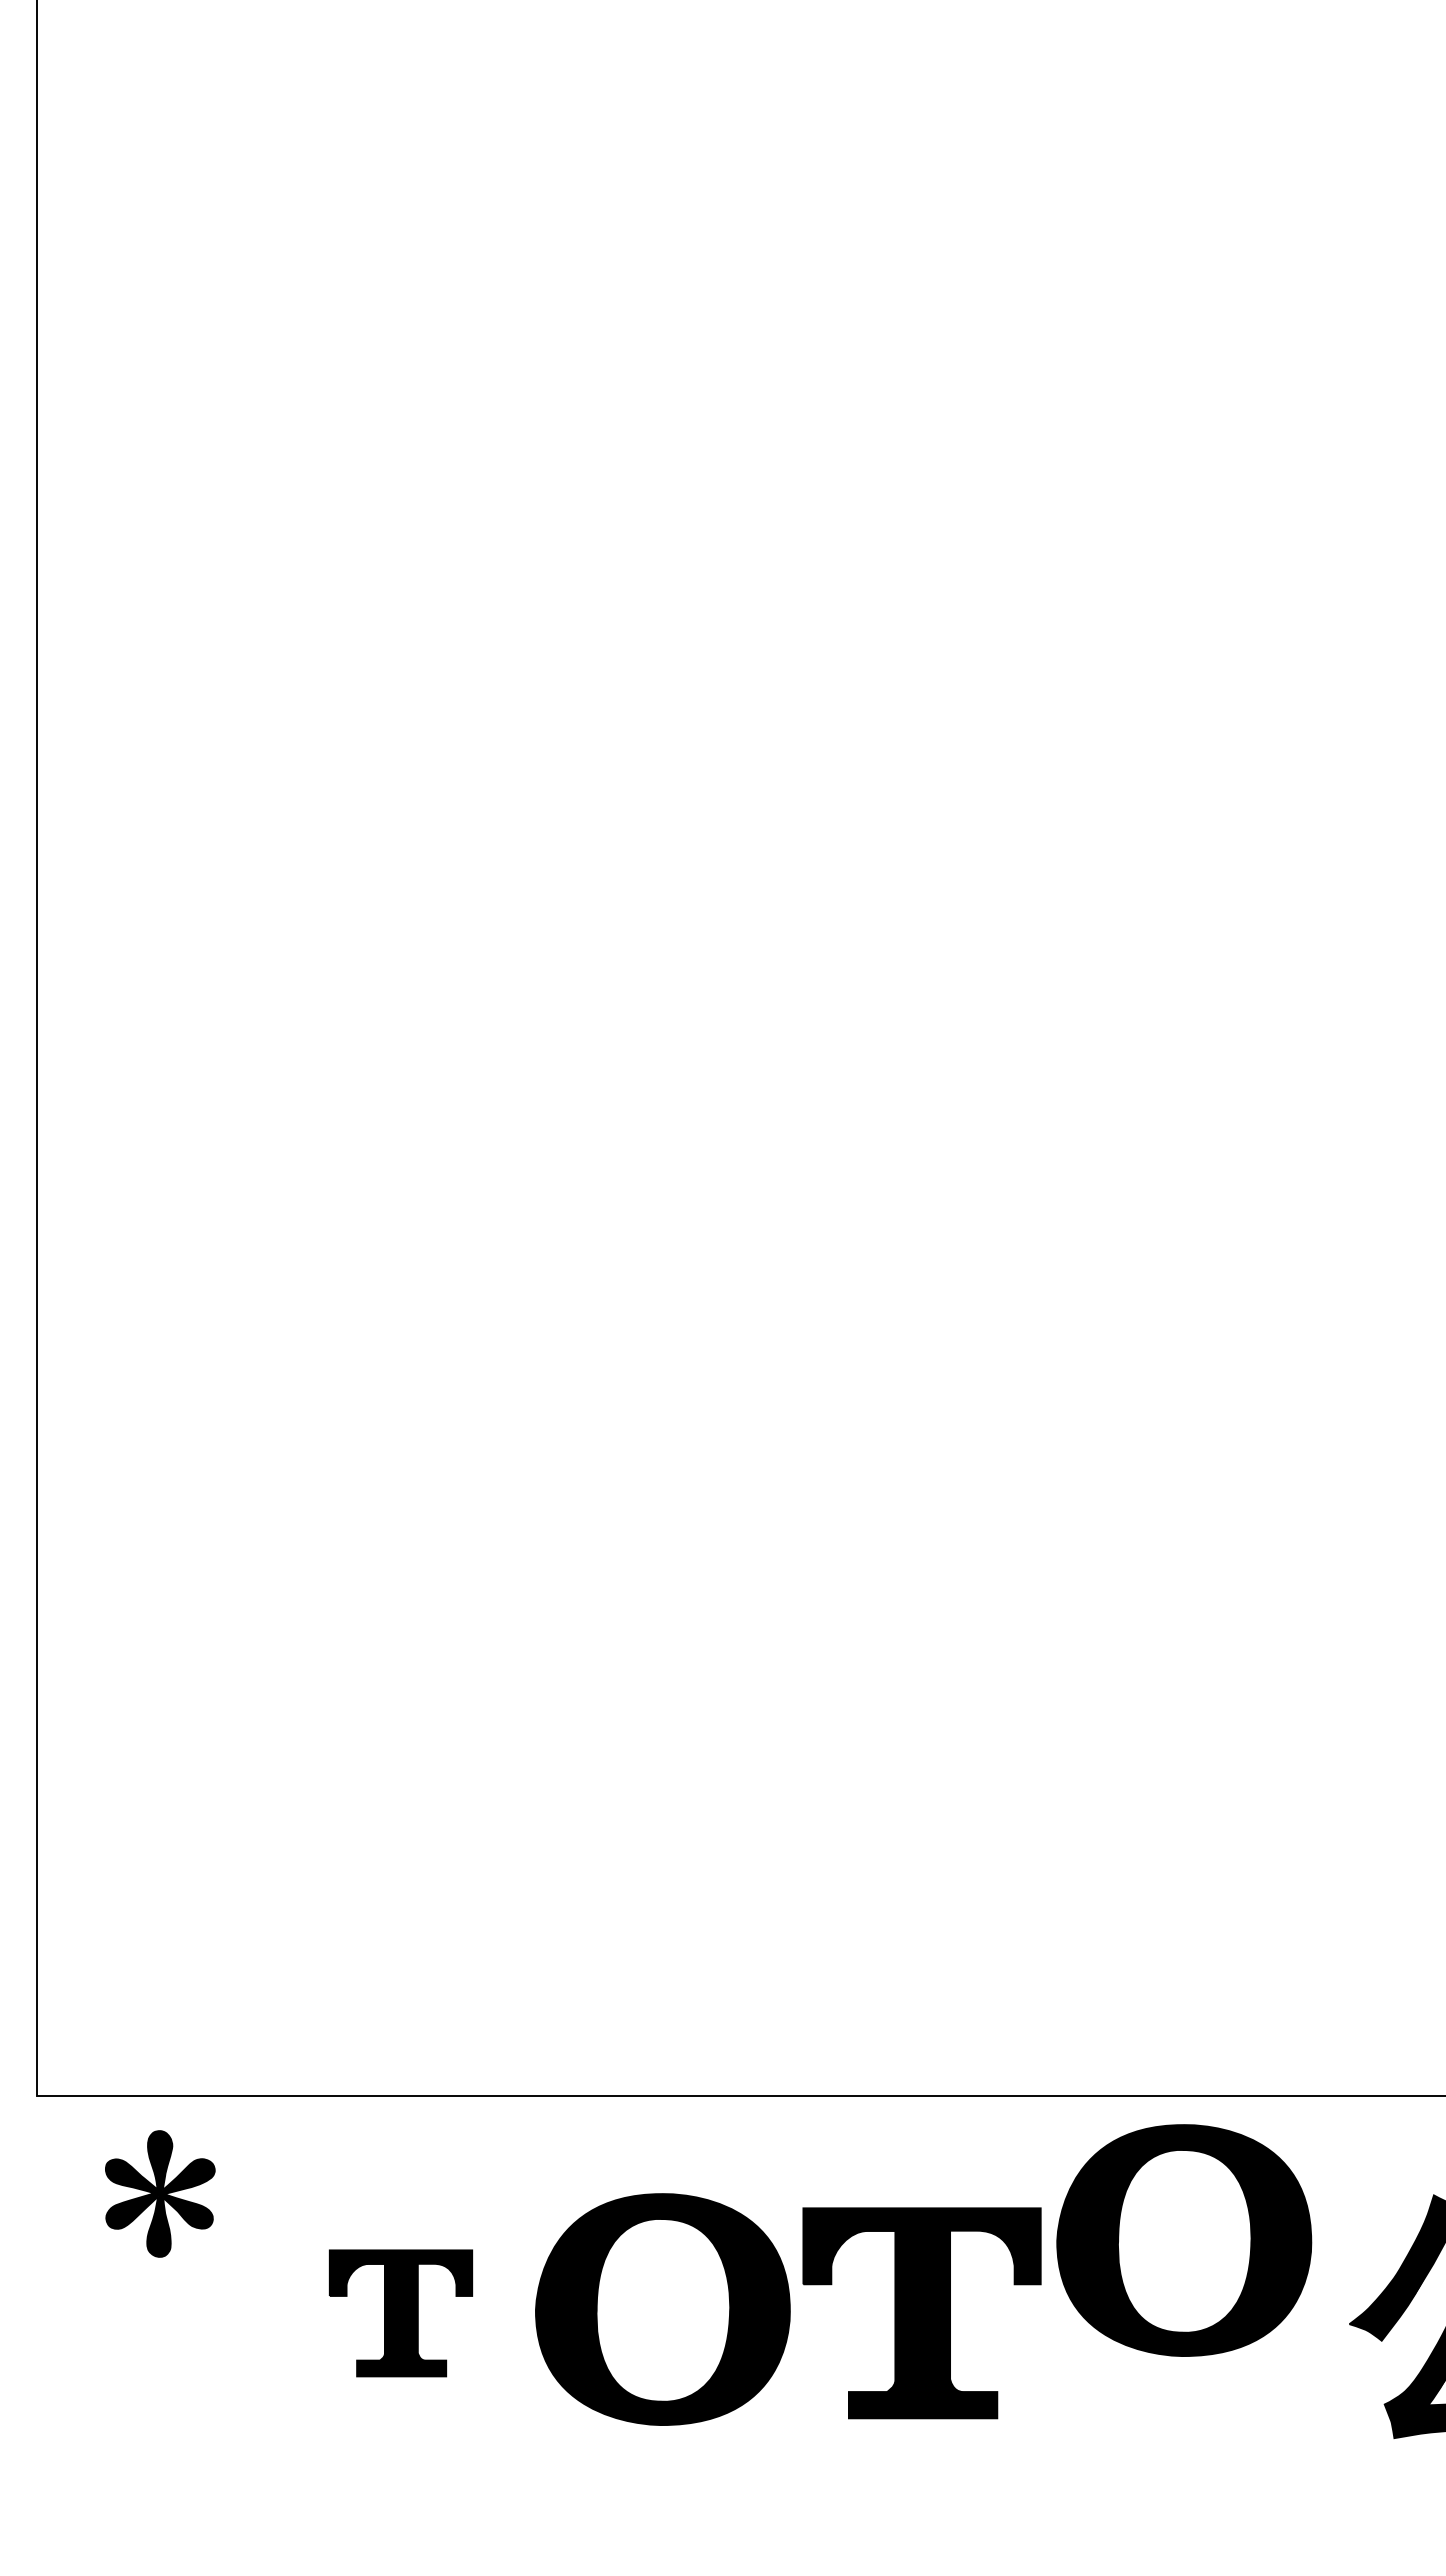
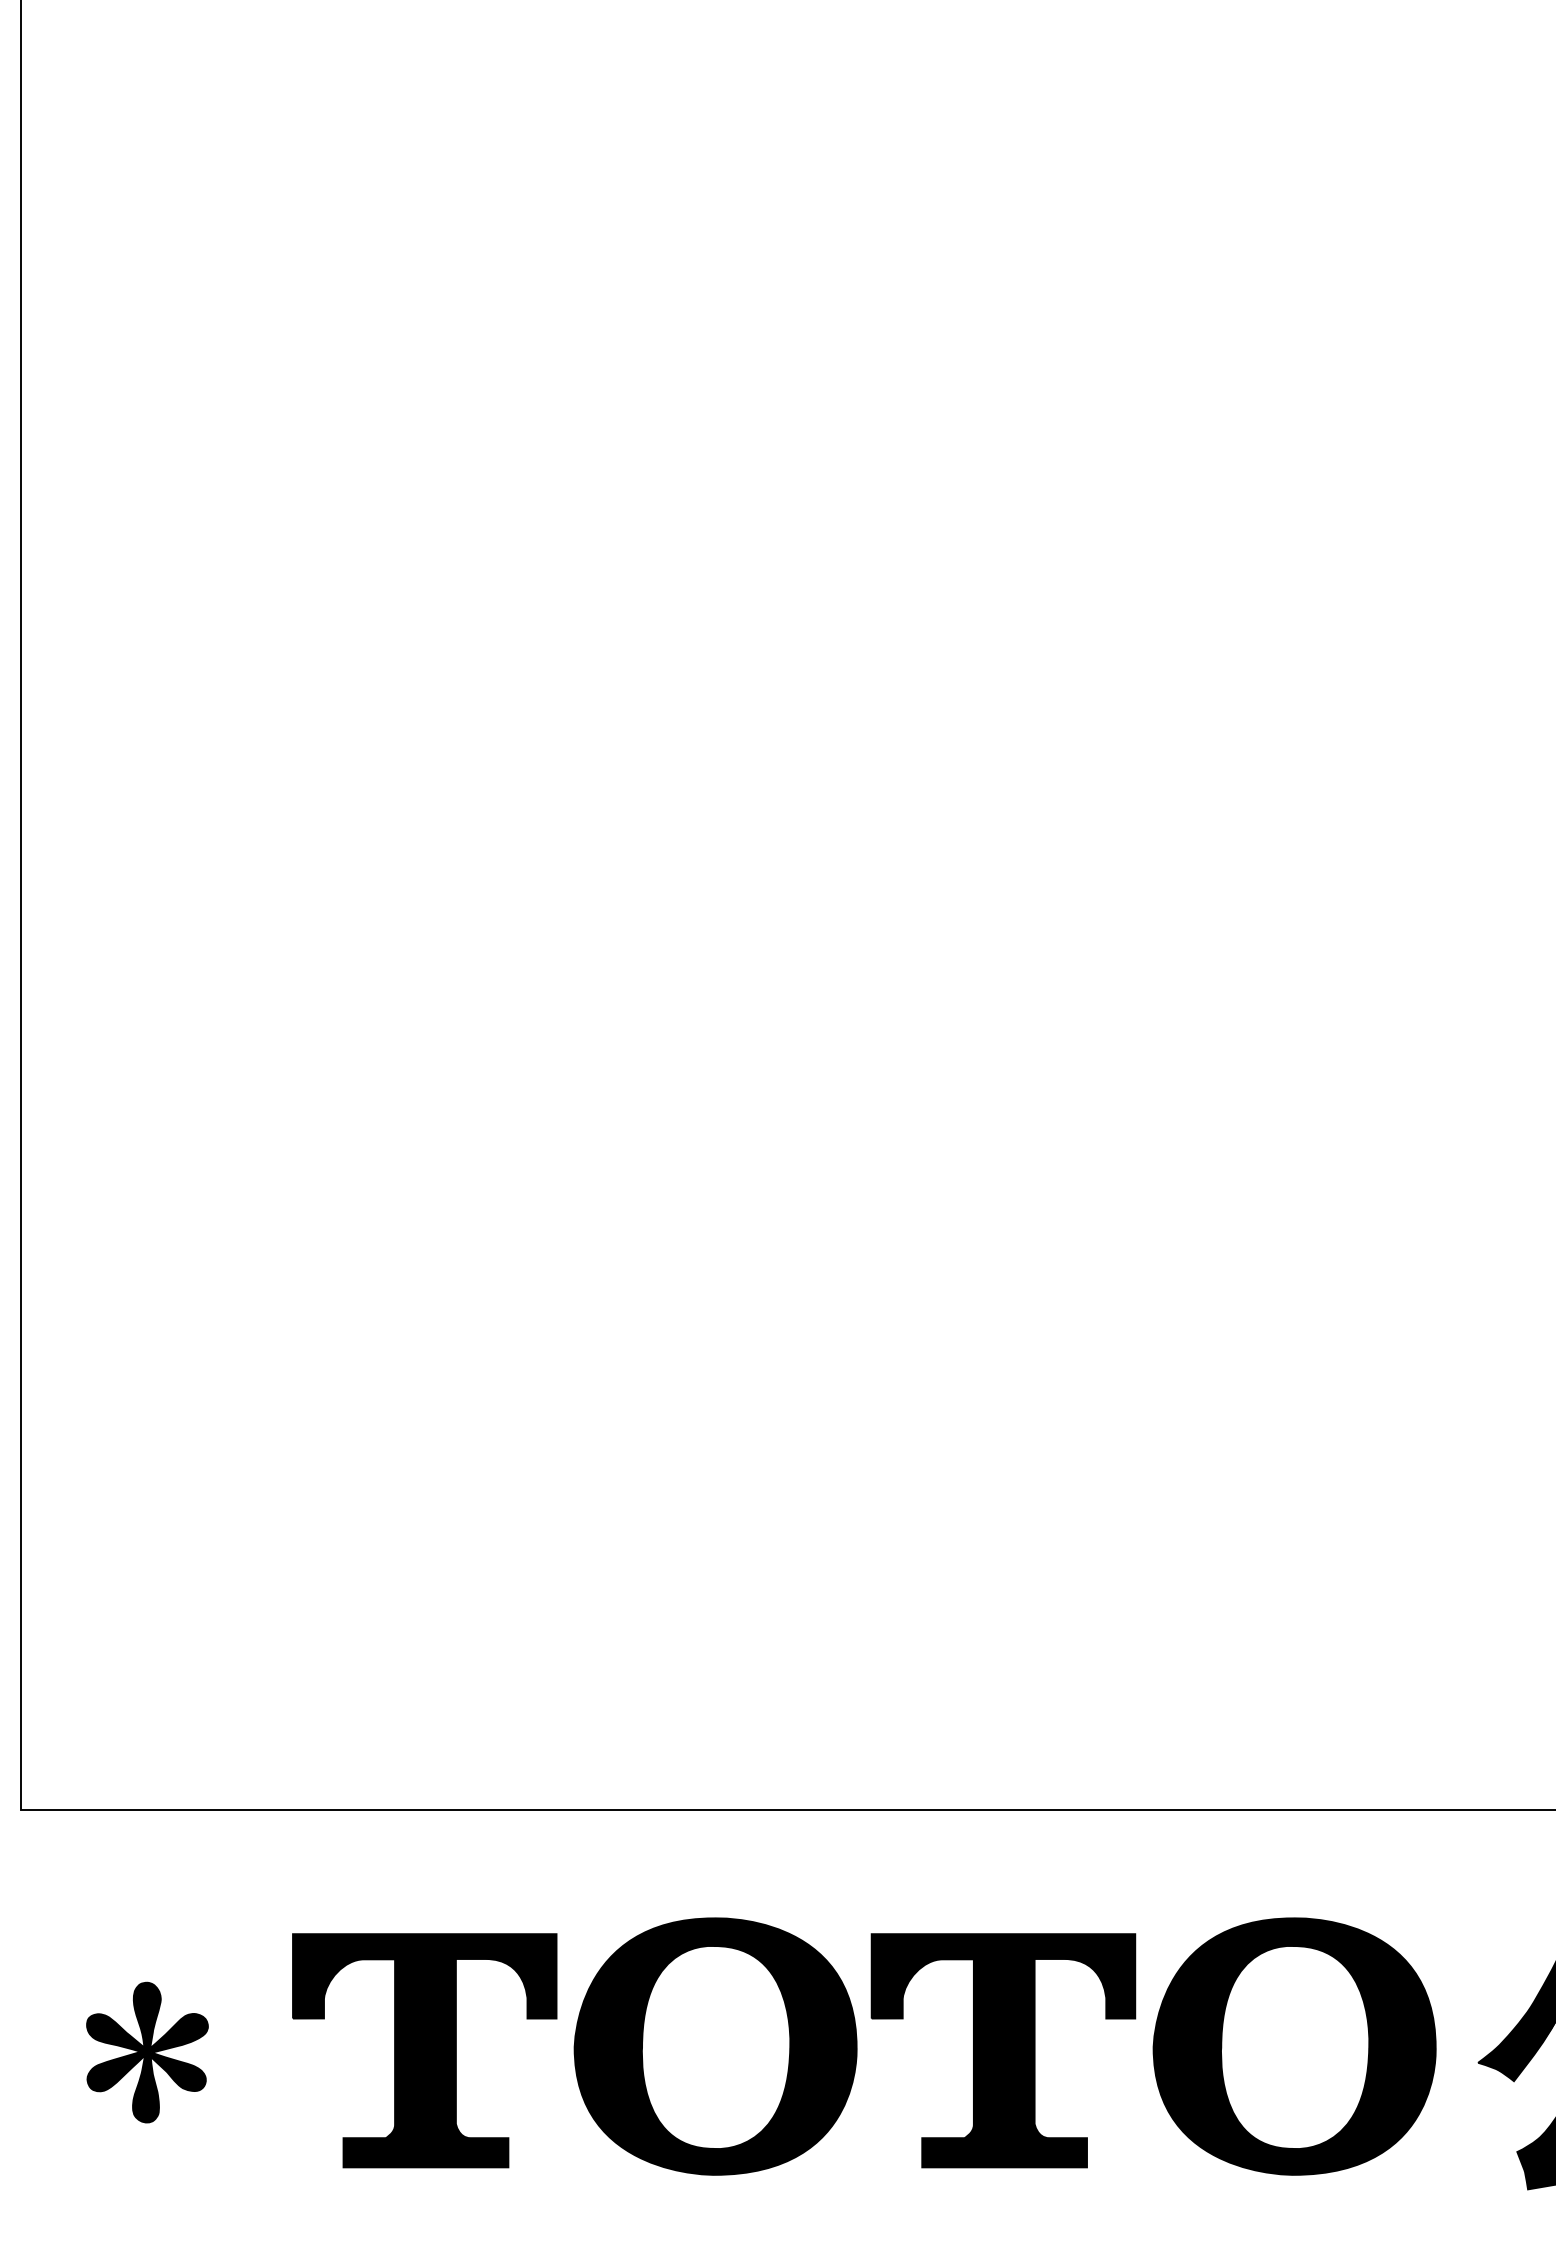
part: (160, 2193) -> (147, 2052), moved
part: (1184, 2240) -> (1294, 2046), moved
part: (400, 2313) -> (424, 2050), size x1.67

